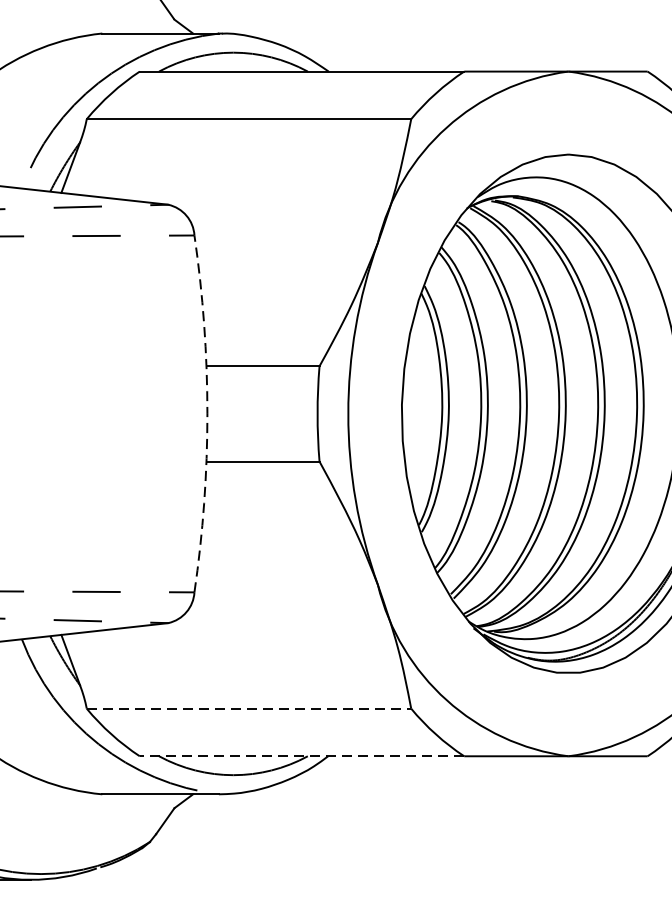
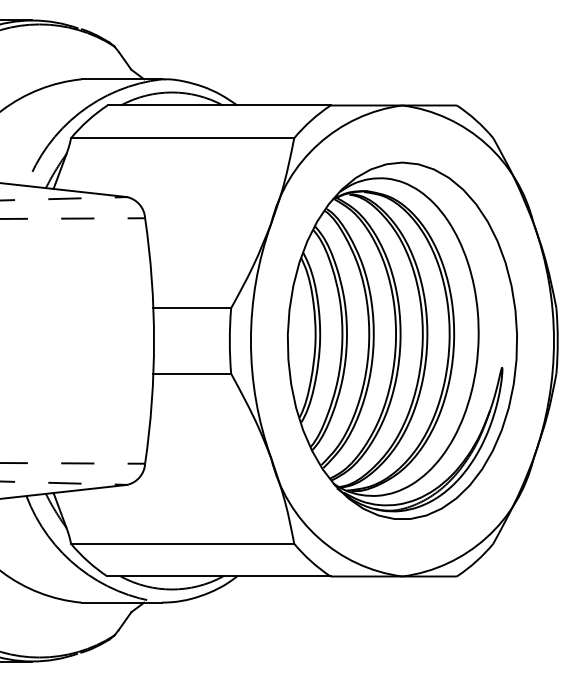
arc: (208, 414) -> (154, 341), dashed -> solid
line: (248, 708) -> (182, 543), dashed -> solid
line: (302, 756) -> (219, 576), dashed -> solid

